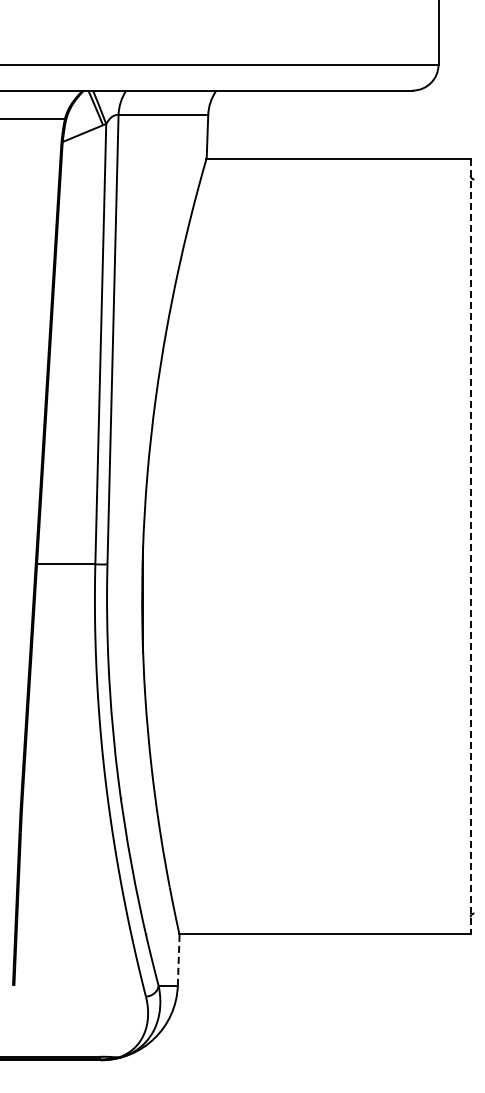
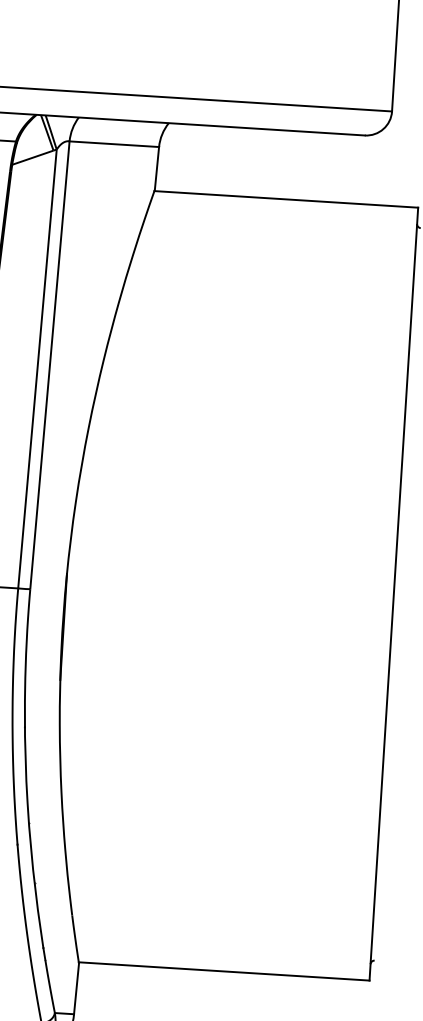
line: (470, 546) -> (393, 594), dashed -> solid
line: (178, 959) -> (76, 987), dashed -> solid

